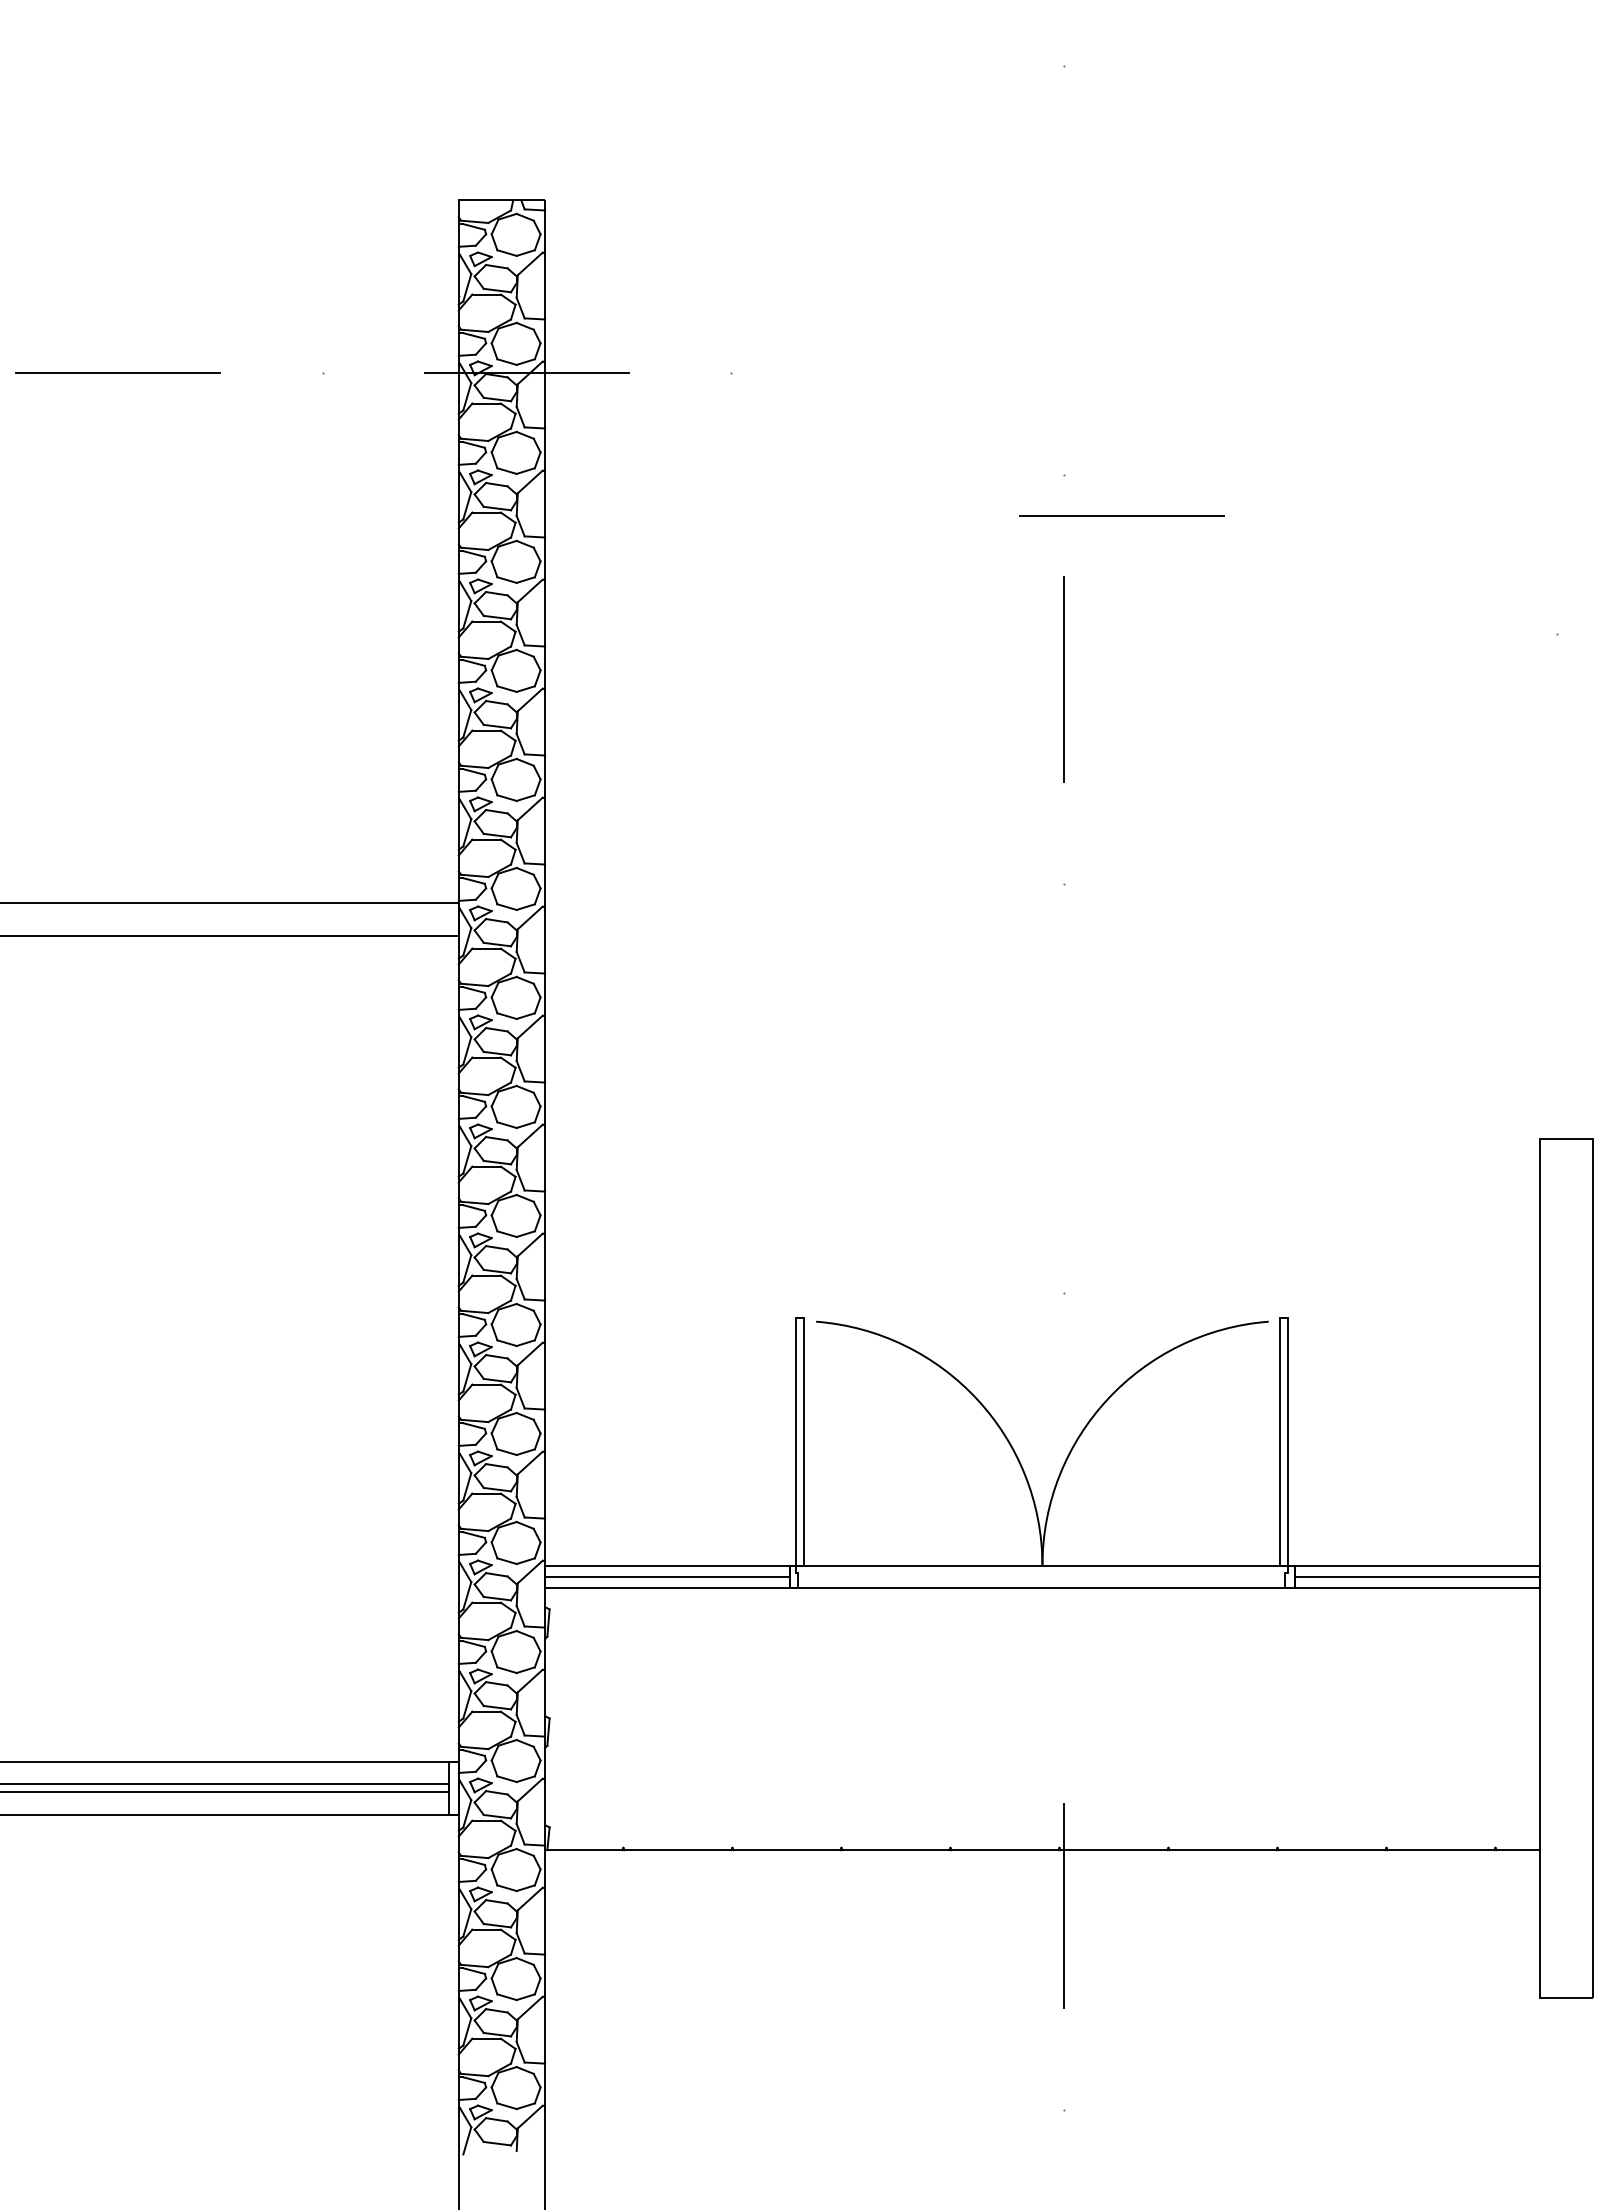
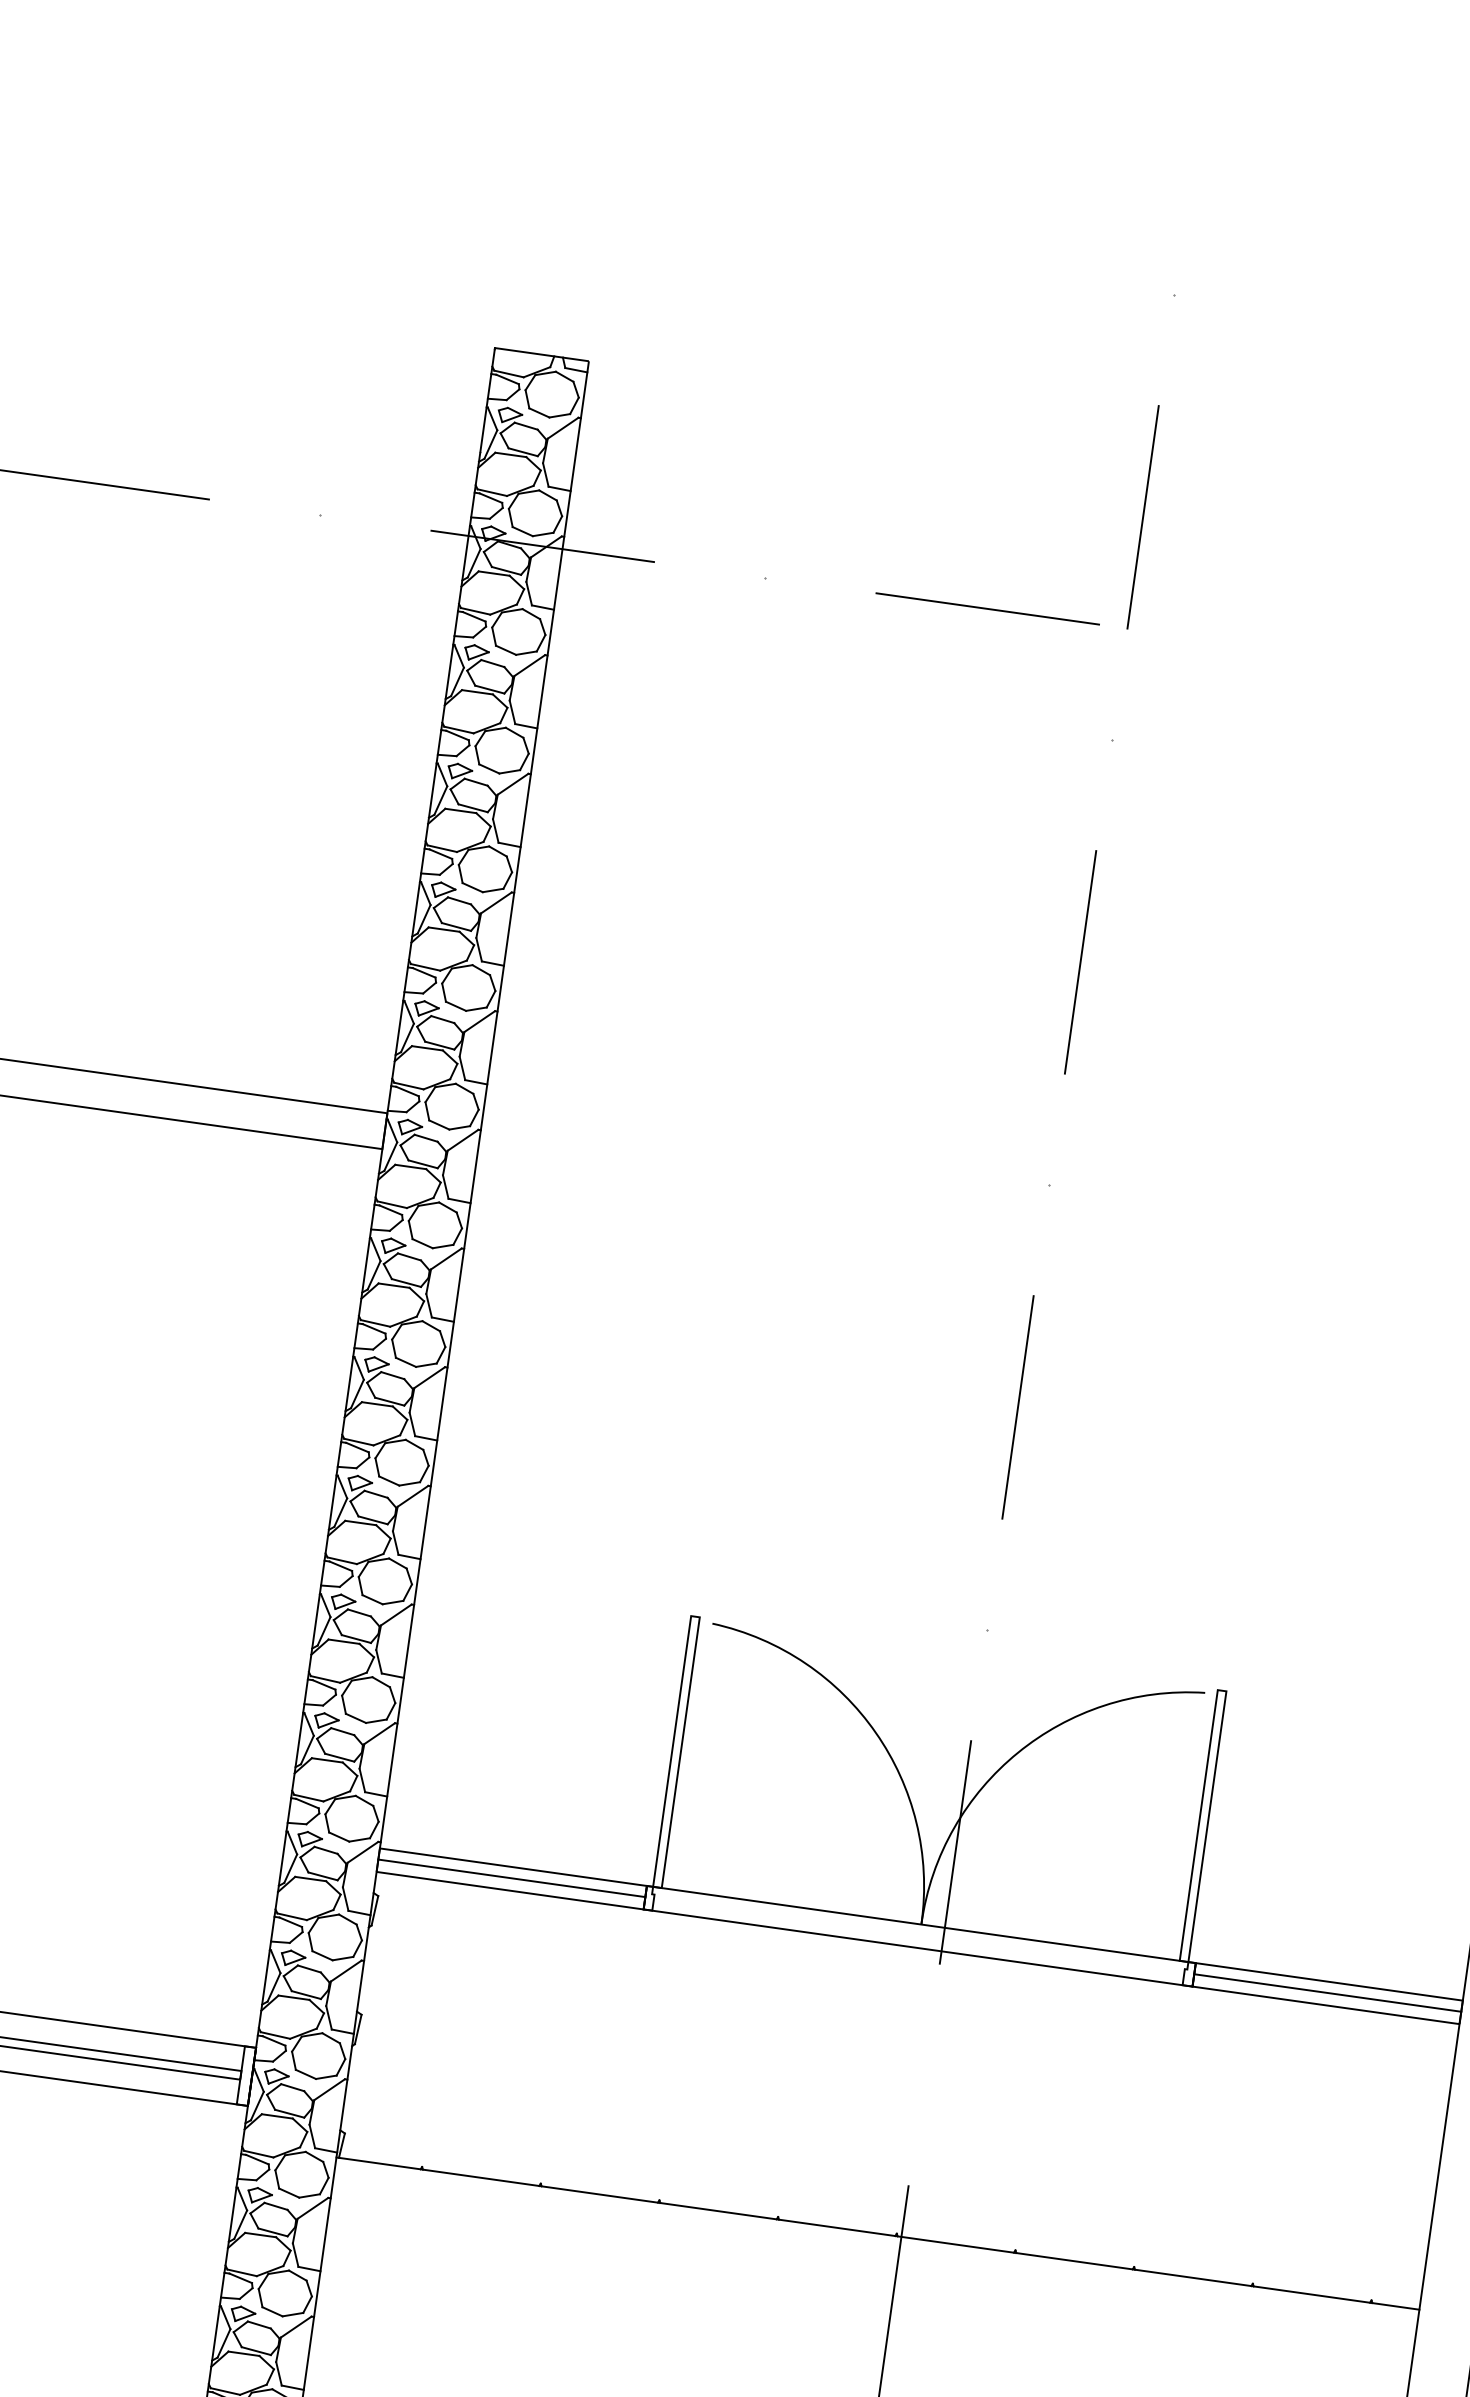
line: (1064, 270) -> (1143, 517), added
line: (1121, 515) -> (987, 608), moved
line: (1064, 1088) -> (1018, 1407), added
line: (1064, 1496) -> (956, 1851), added

